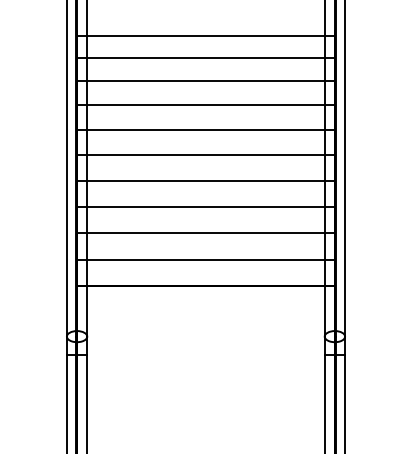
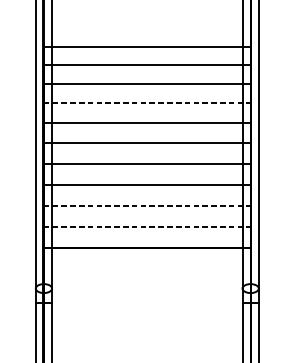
line: (206, 105) -> (147, 103), solid -> dashed
line: (206, 233) -> (147, 205), solid -> dashed
line: (206, 259) -> (147, 226), solid -> dashed

